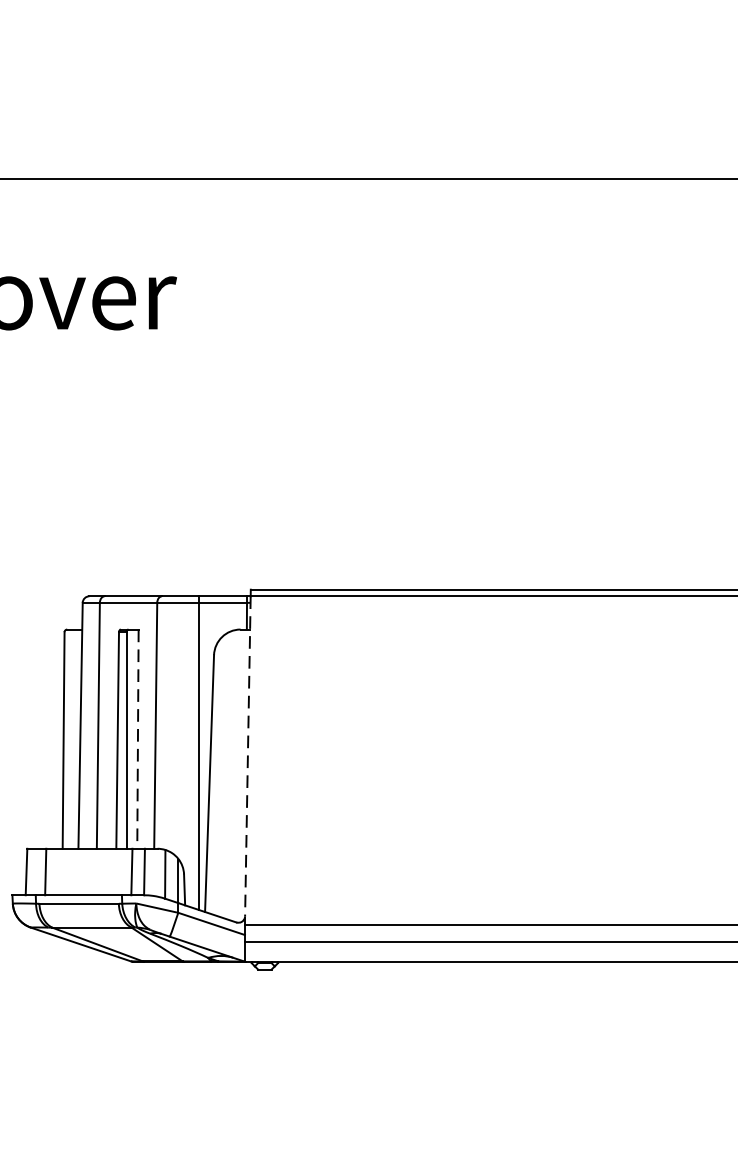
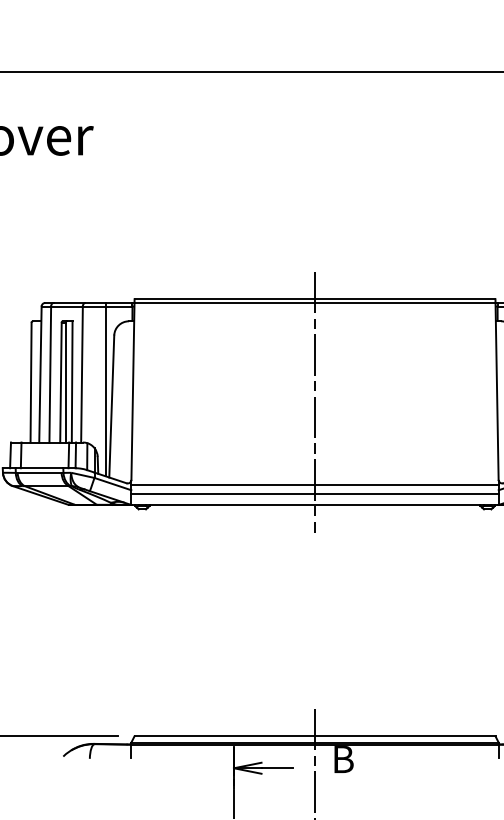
line: (138, 738) -> (72, 381), dashed -> solid
line: (247, 756) -> (132, 391), dashed -> solid
line: (577, 774) -> (315, 401), added

